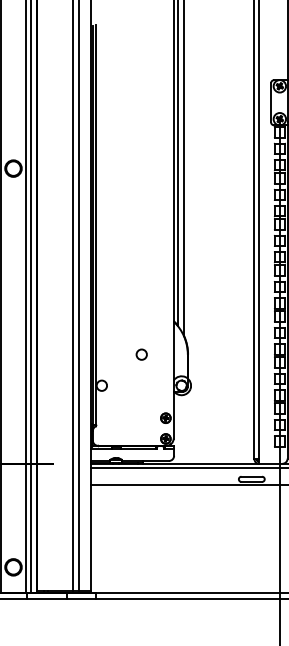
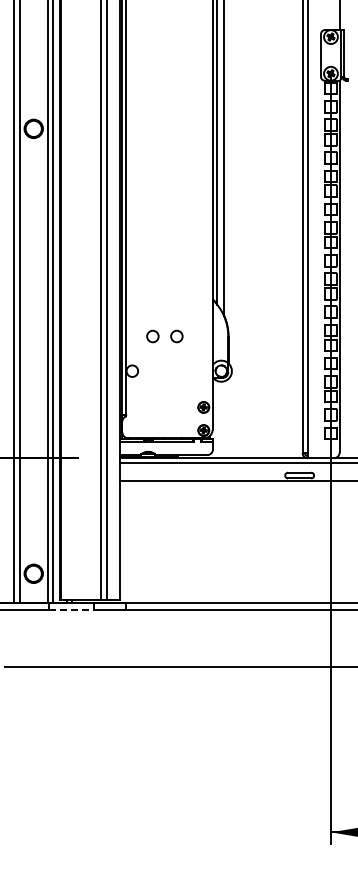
circle: (119, 354) -> (152, 336), added
line: (48, 599) -> (72, 609), solid -> dashed

